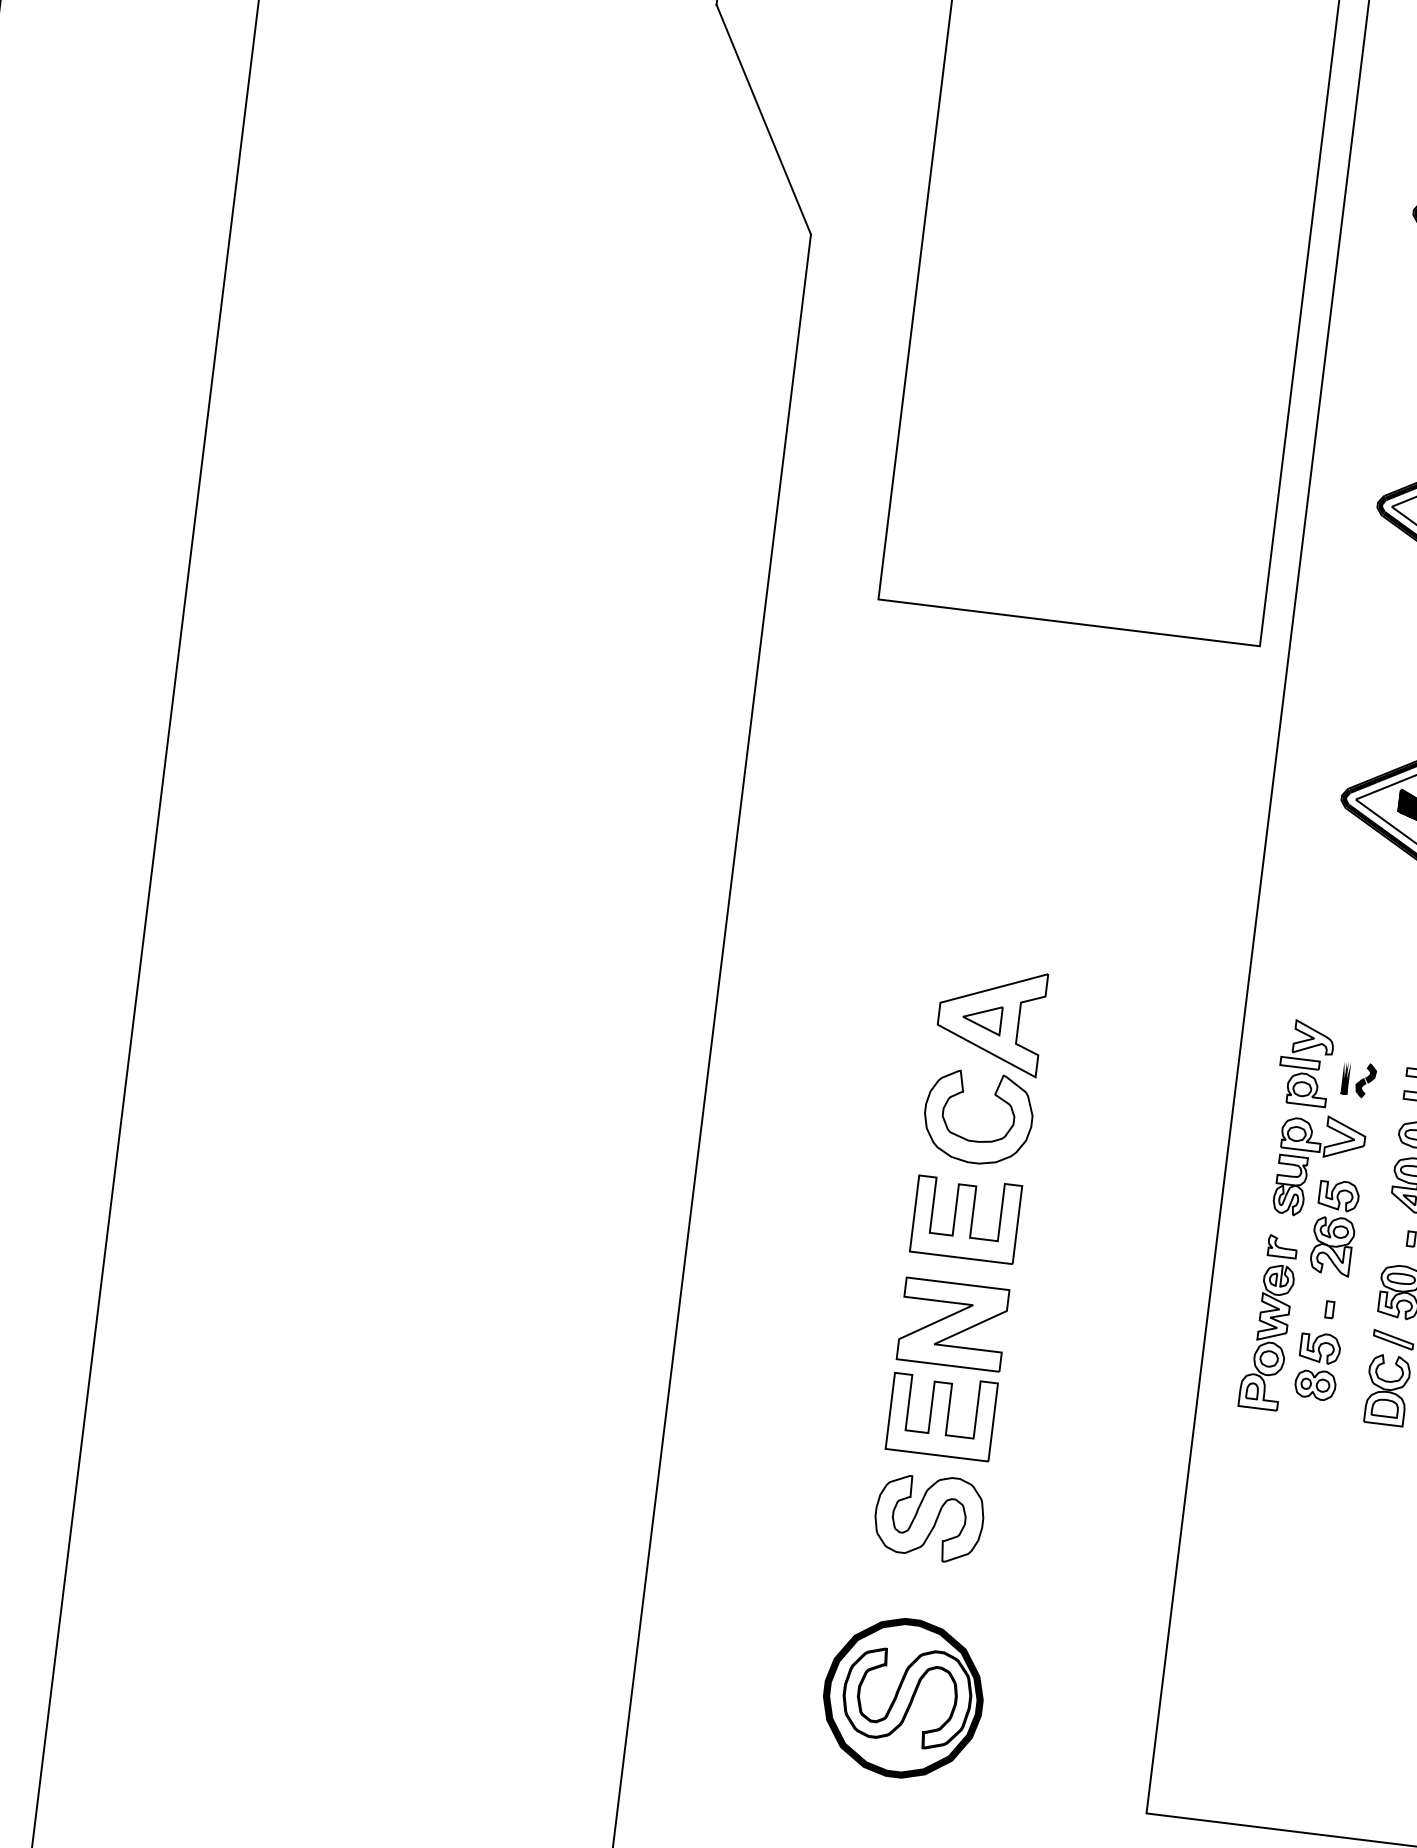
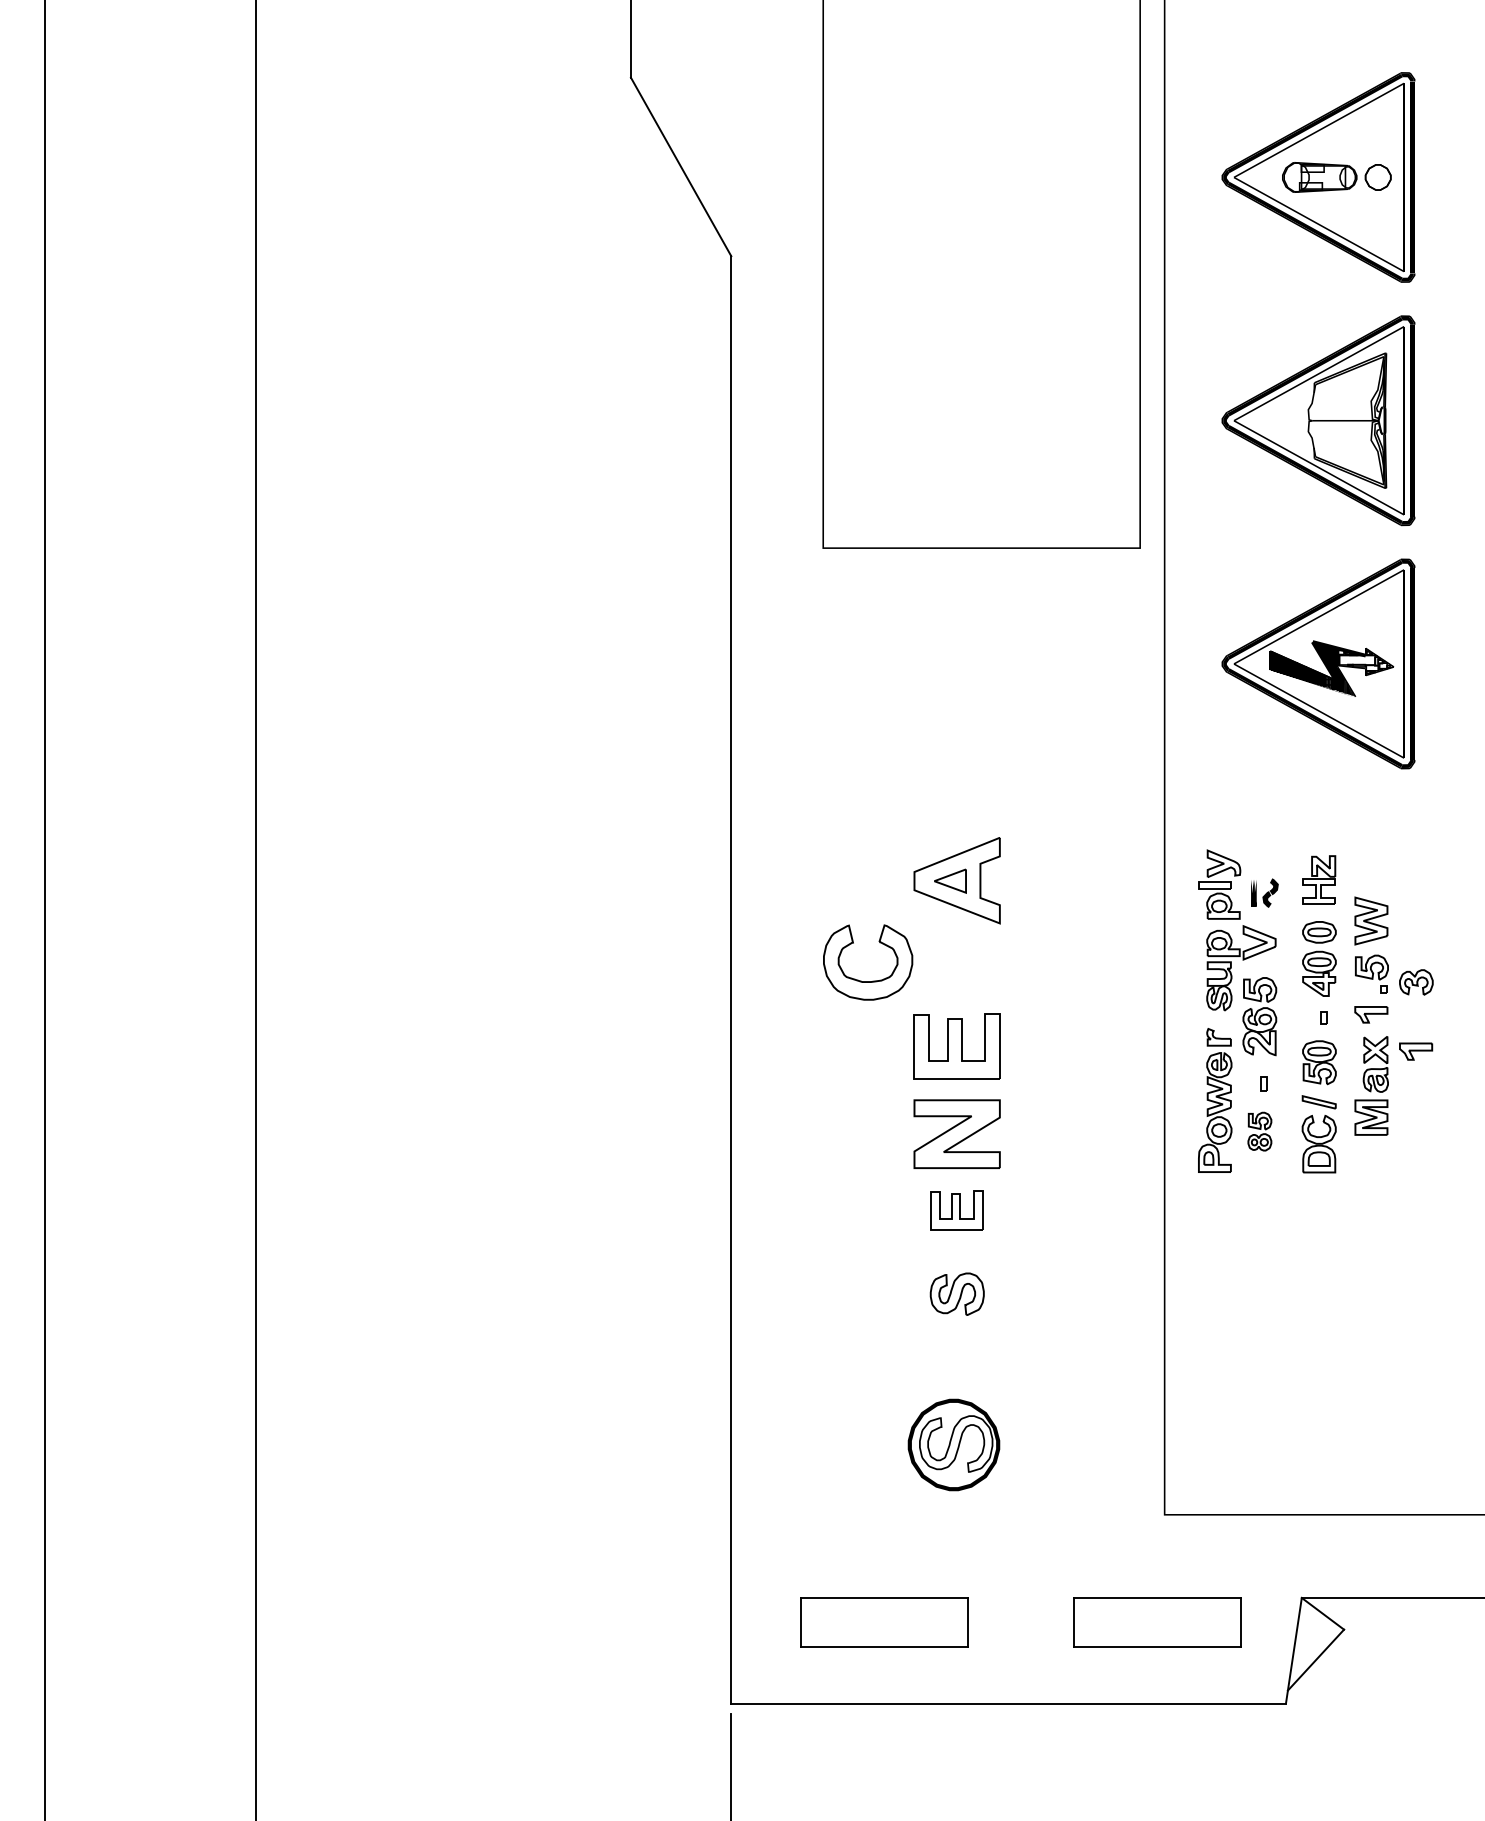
part: (980, 1140) -> (872, 980), moved
part: (1317, 1366) -> (1259, 1131), size x0.7
part: (940, 1416) -> (956, 1210), size x0.6
part: (929, 1516) -> (957, 1293), size x0.6
part: (902, 1697) -> (953, 1444), size x0.7

